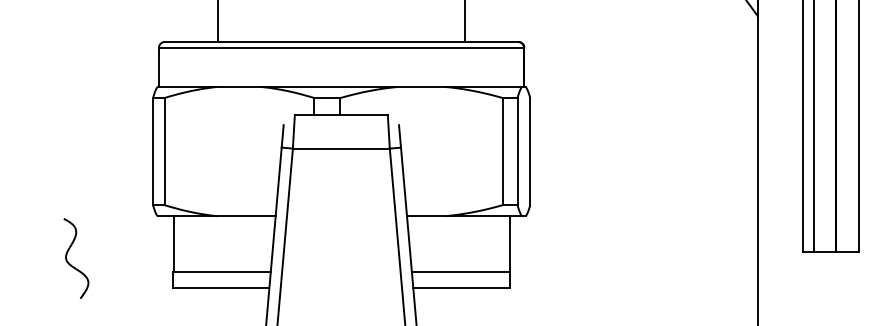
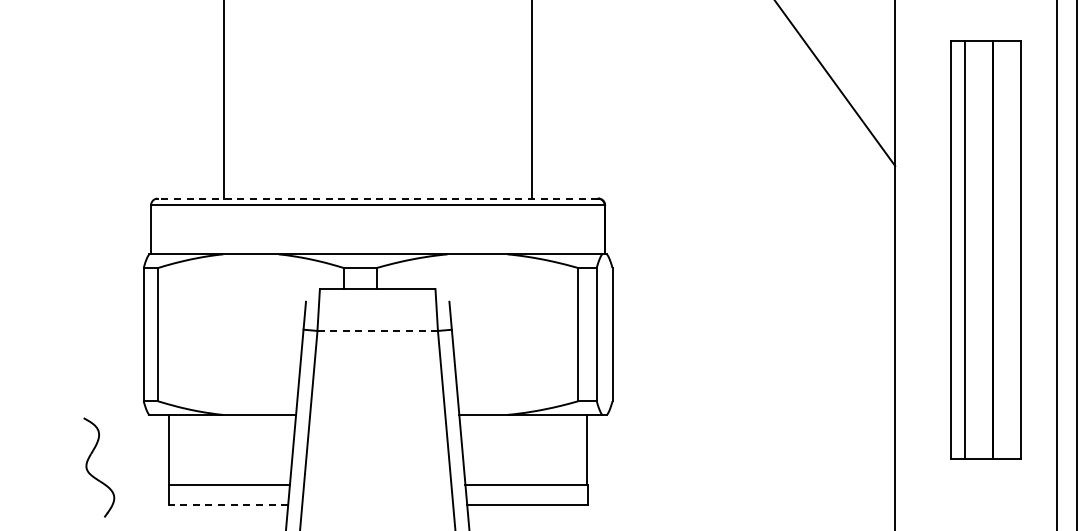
line: (341, 42) -> (377, 198), solid -> dashed
line: (341, 148) -> (378, 330), solid -> dashed
part: (71, 264) -> (93, 475), moved
line: (221, 288) -> (228, 504), solid -> dashed

